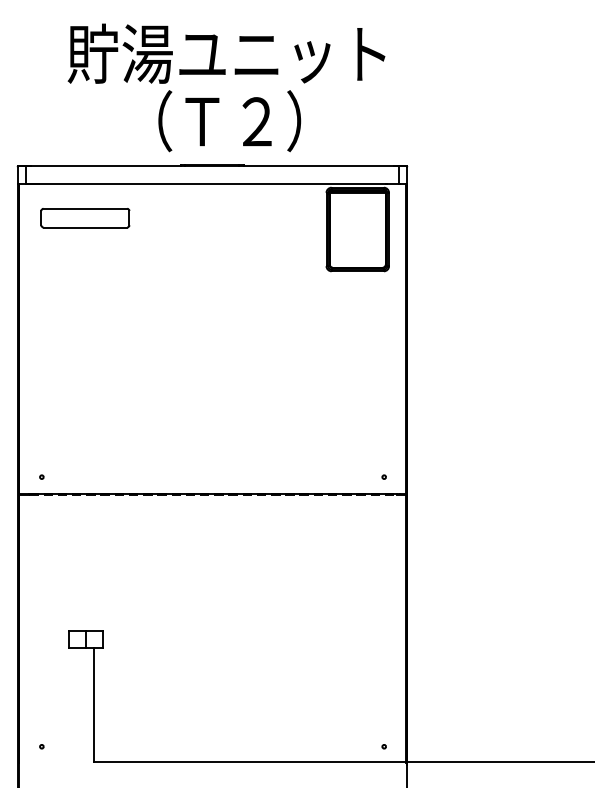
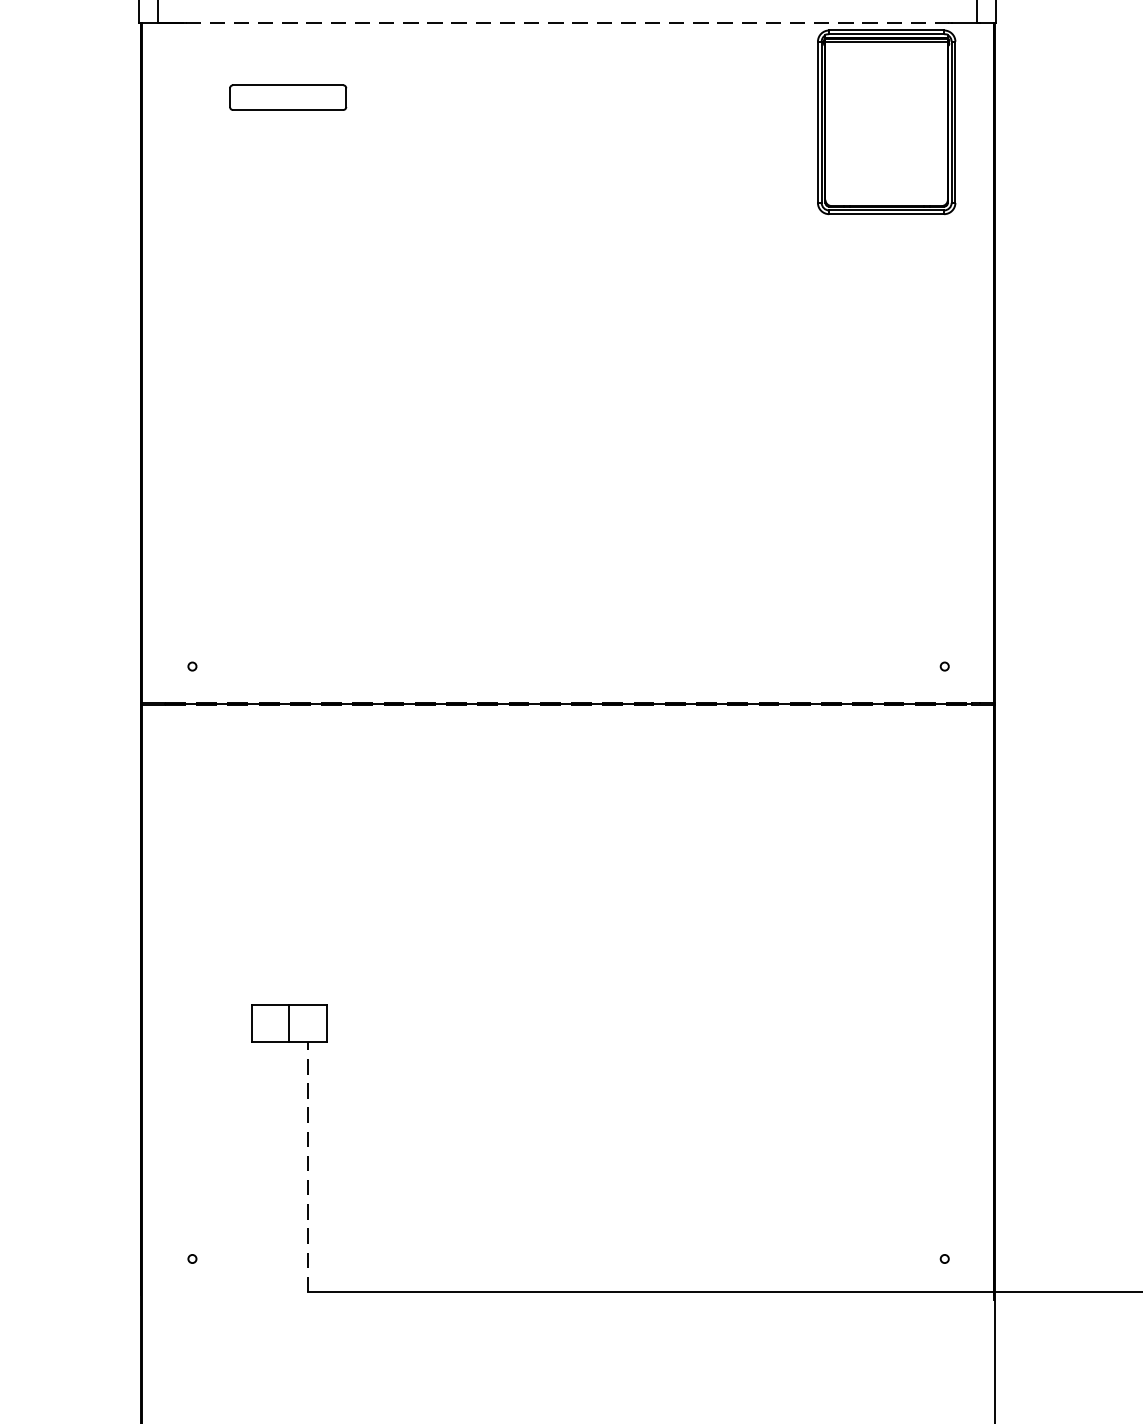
line: (212, 184) -> (567, 23), solid -> dashed
part: (85, 218) -> (288, 98), size x0.6
line: (94, 704) -> (308, 1166), solid -> dashed

